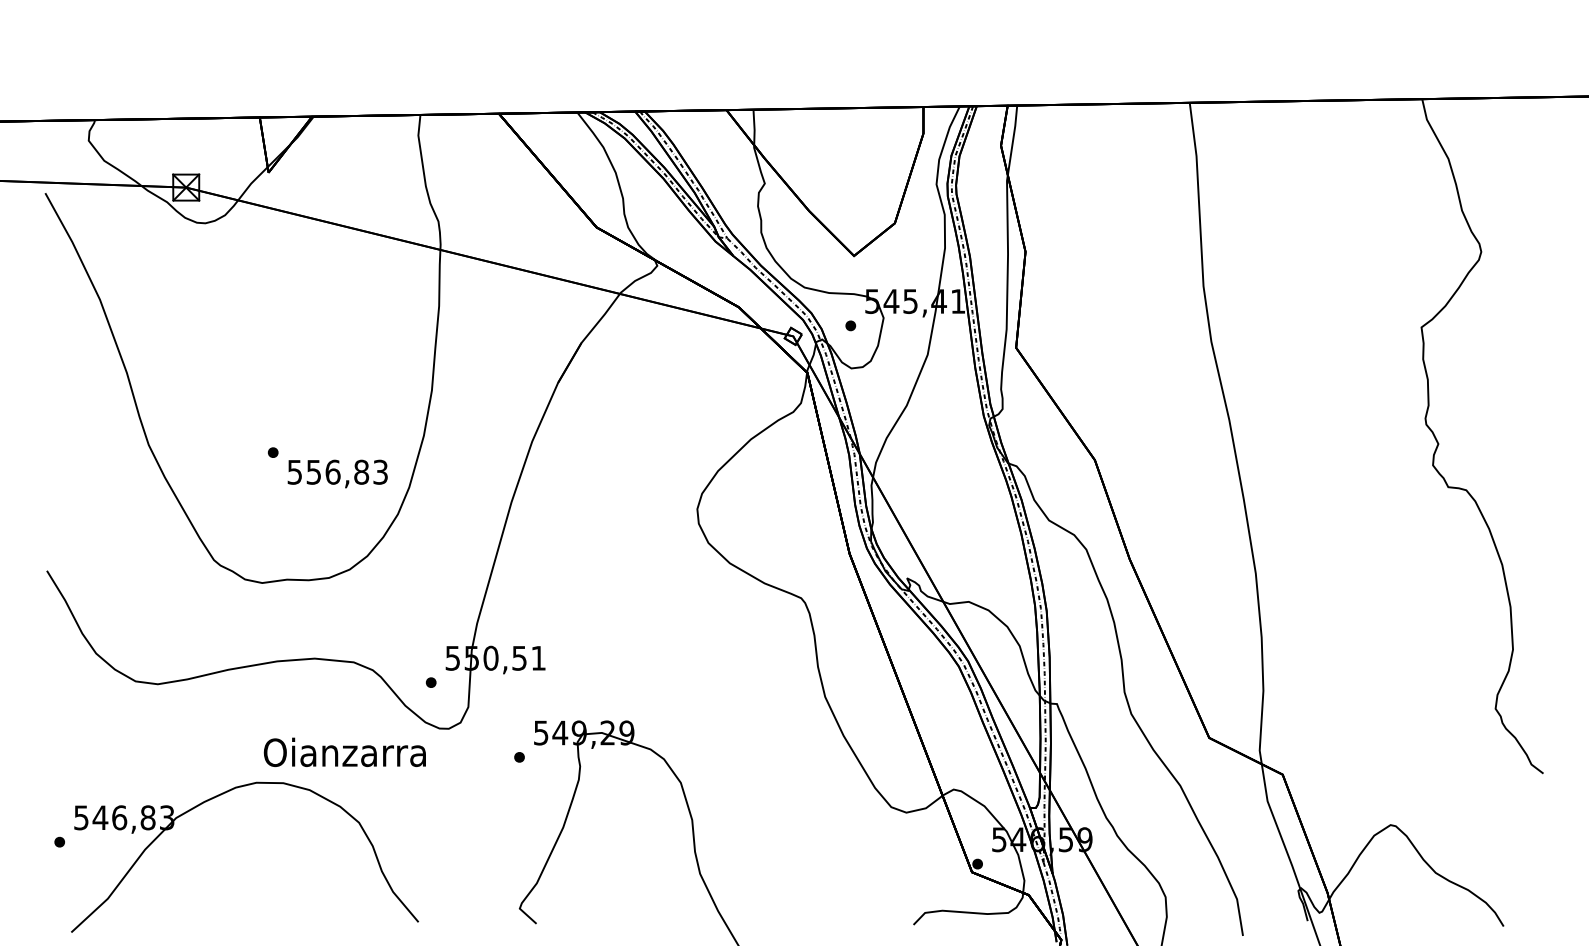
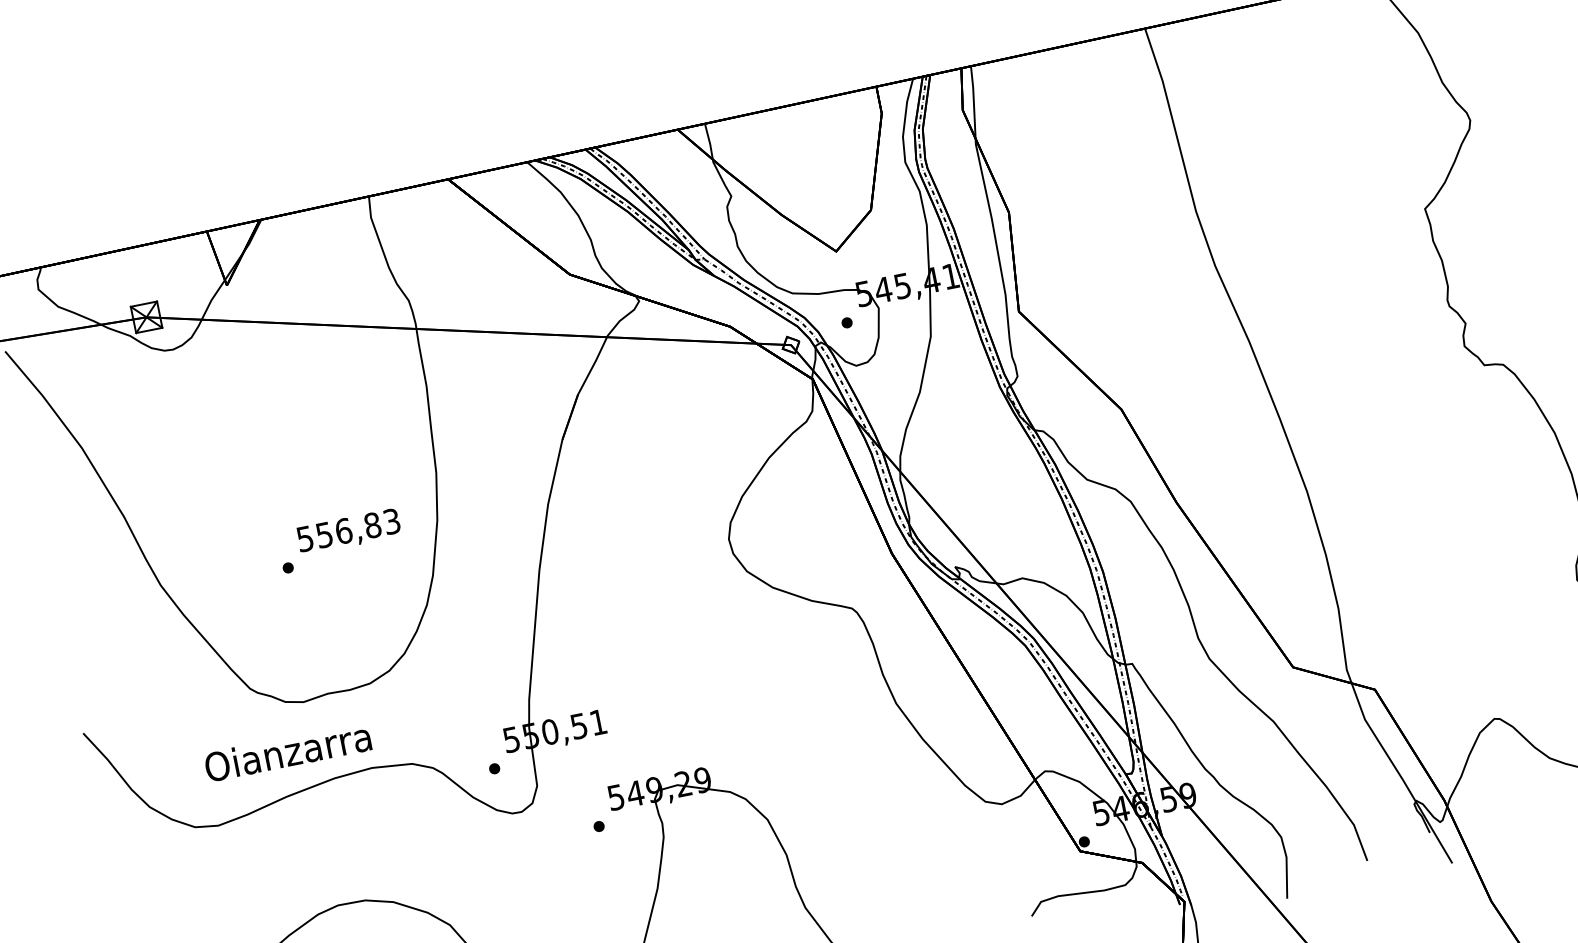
text: (337, 473) -> (348, 531), moved
text: (344, 751) -> (287, 751), moved

